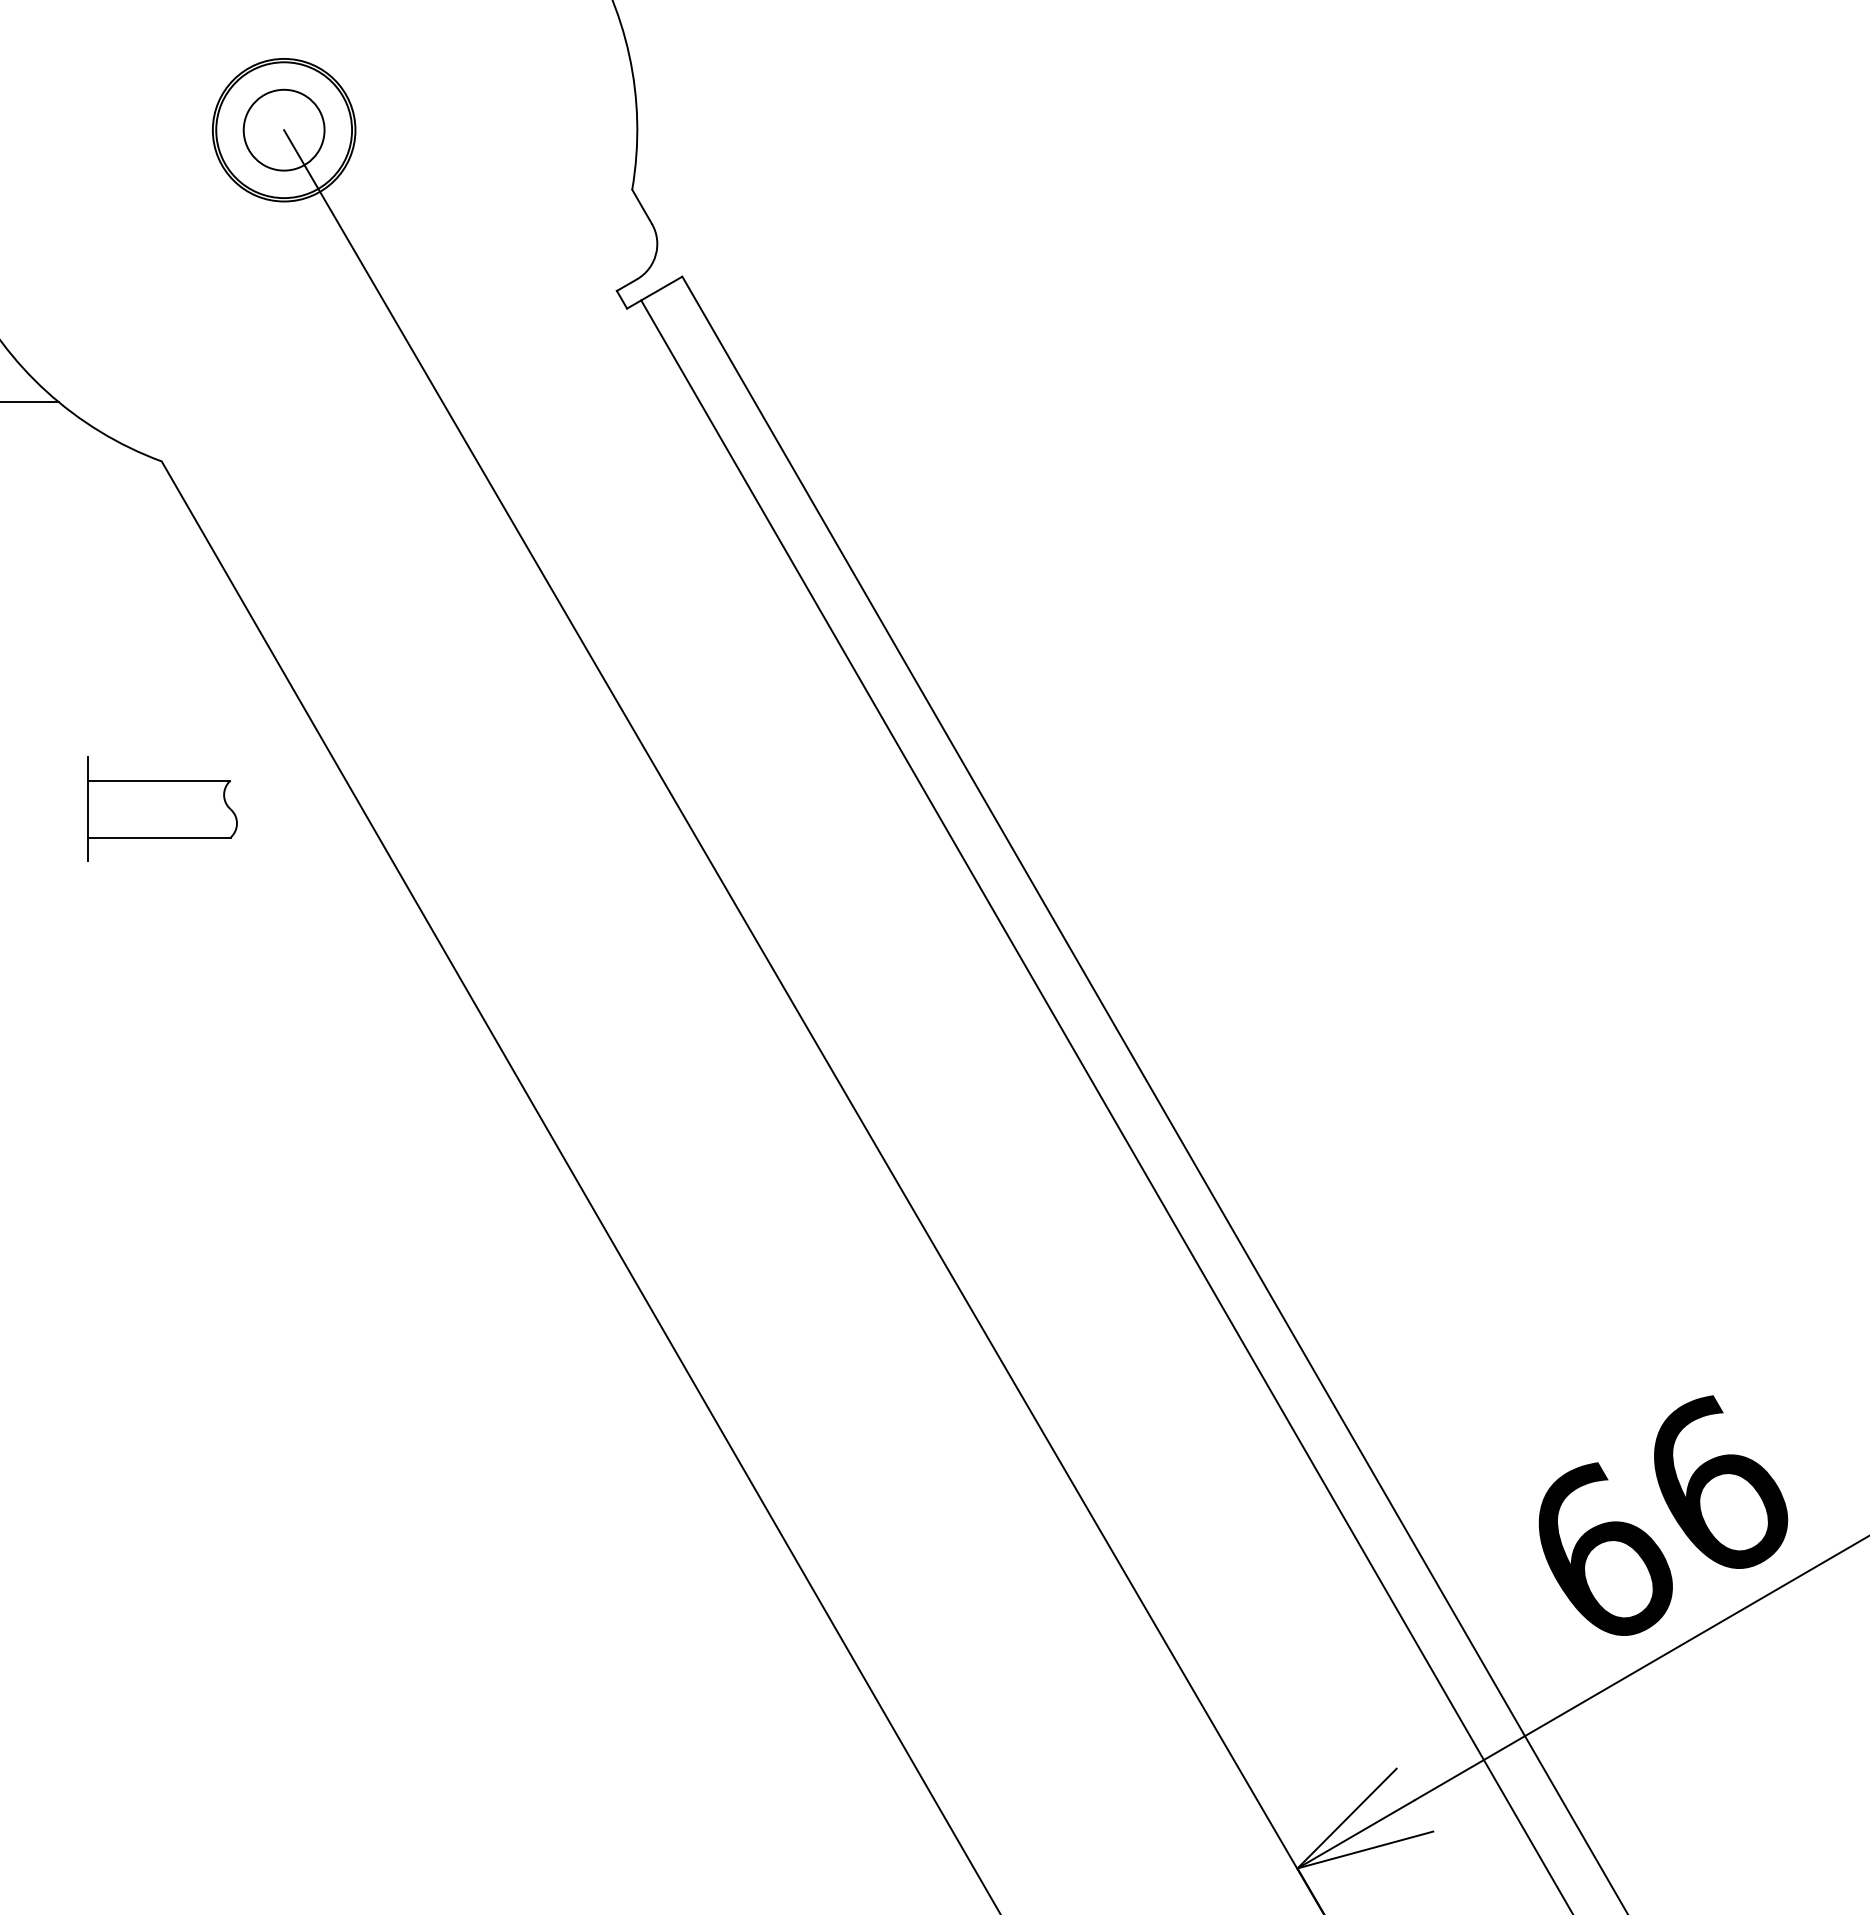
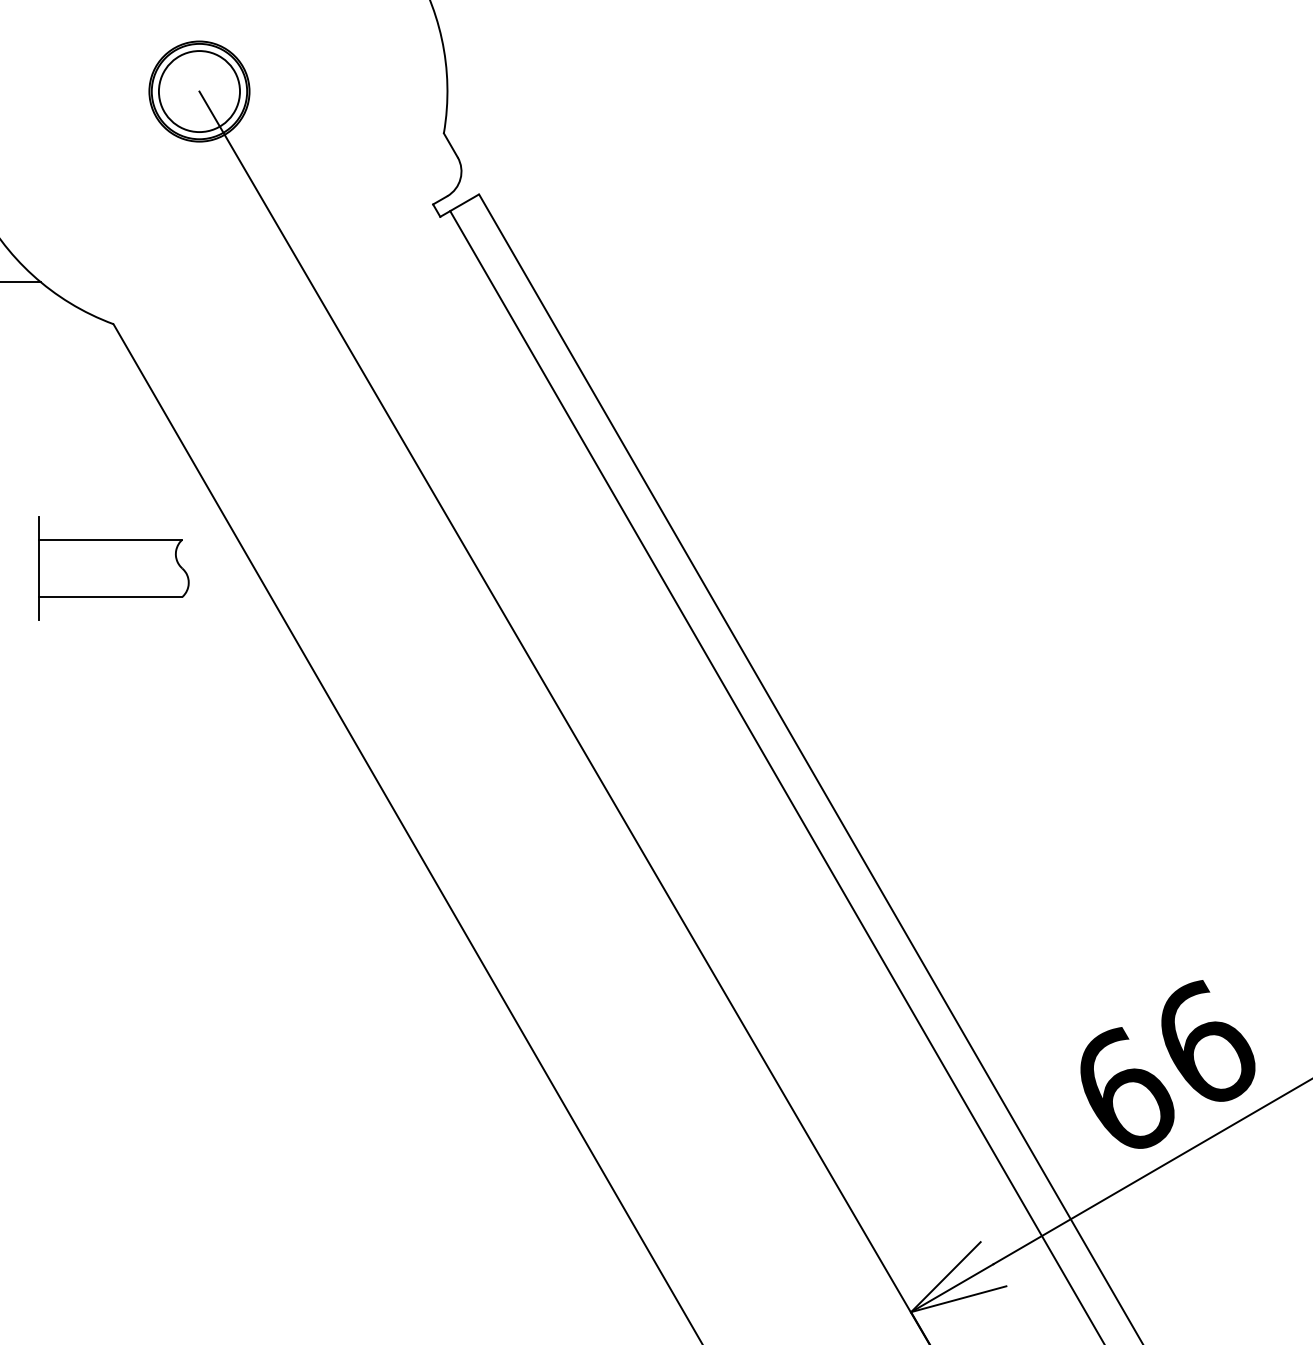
circle: (283, 129) -> (199, 91), size x1.43
part: (162, 808) -> (114, 567), size x1.43

